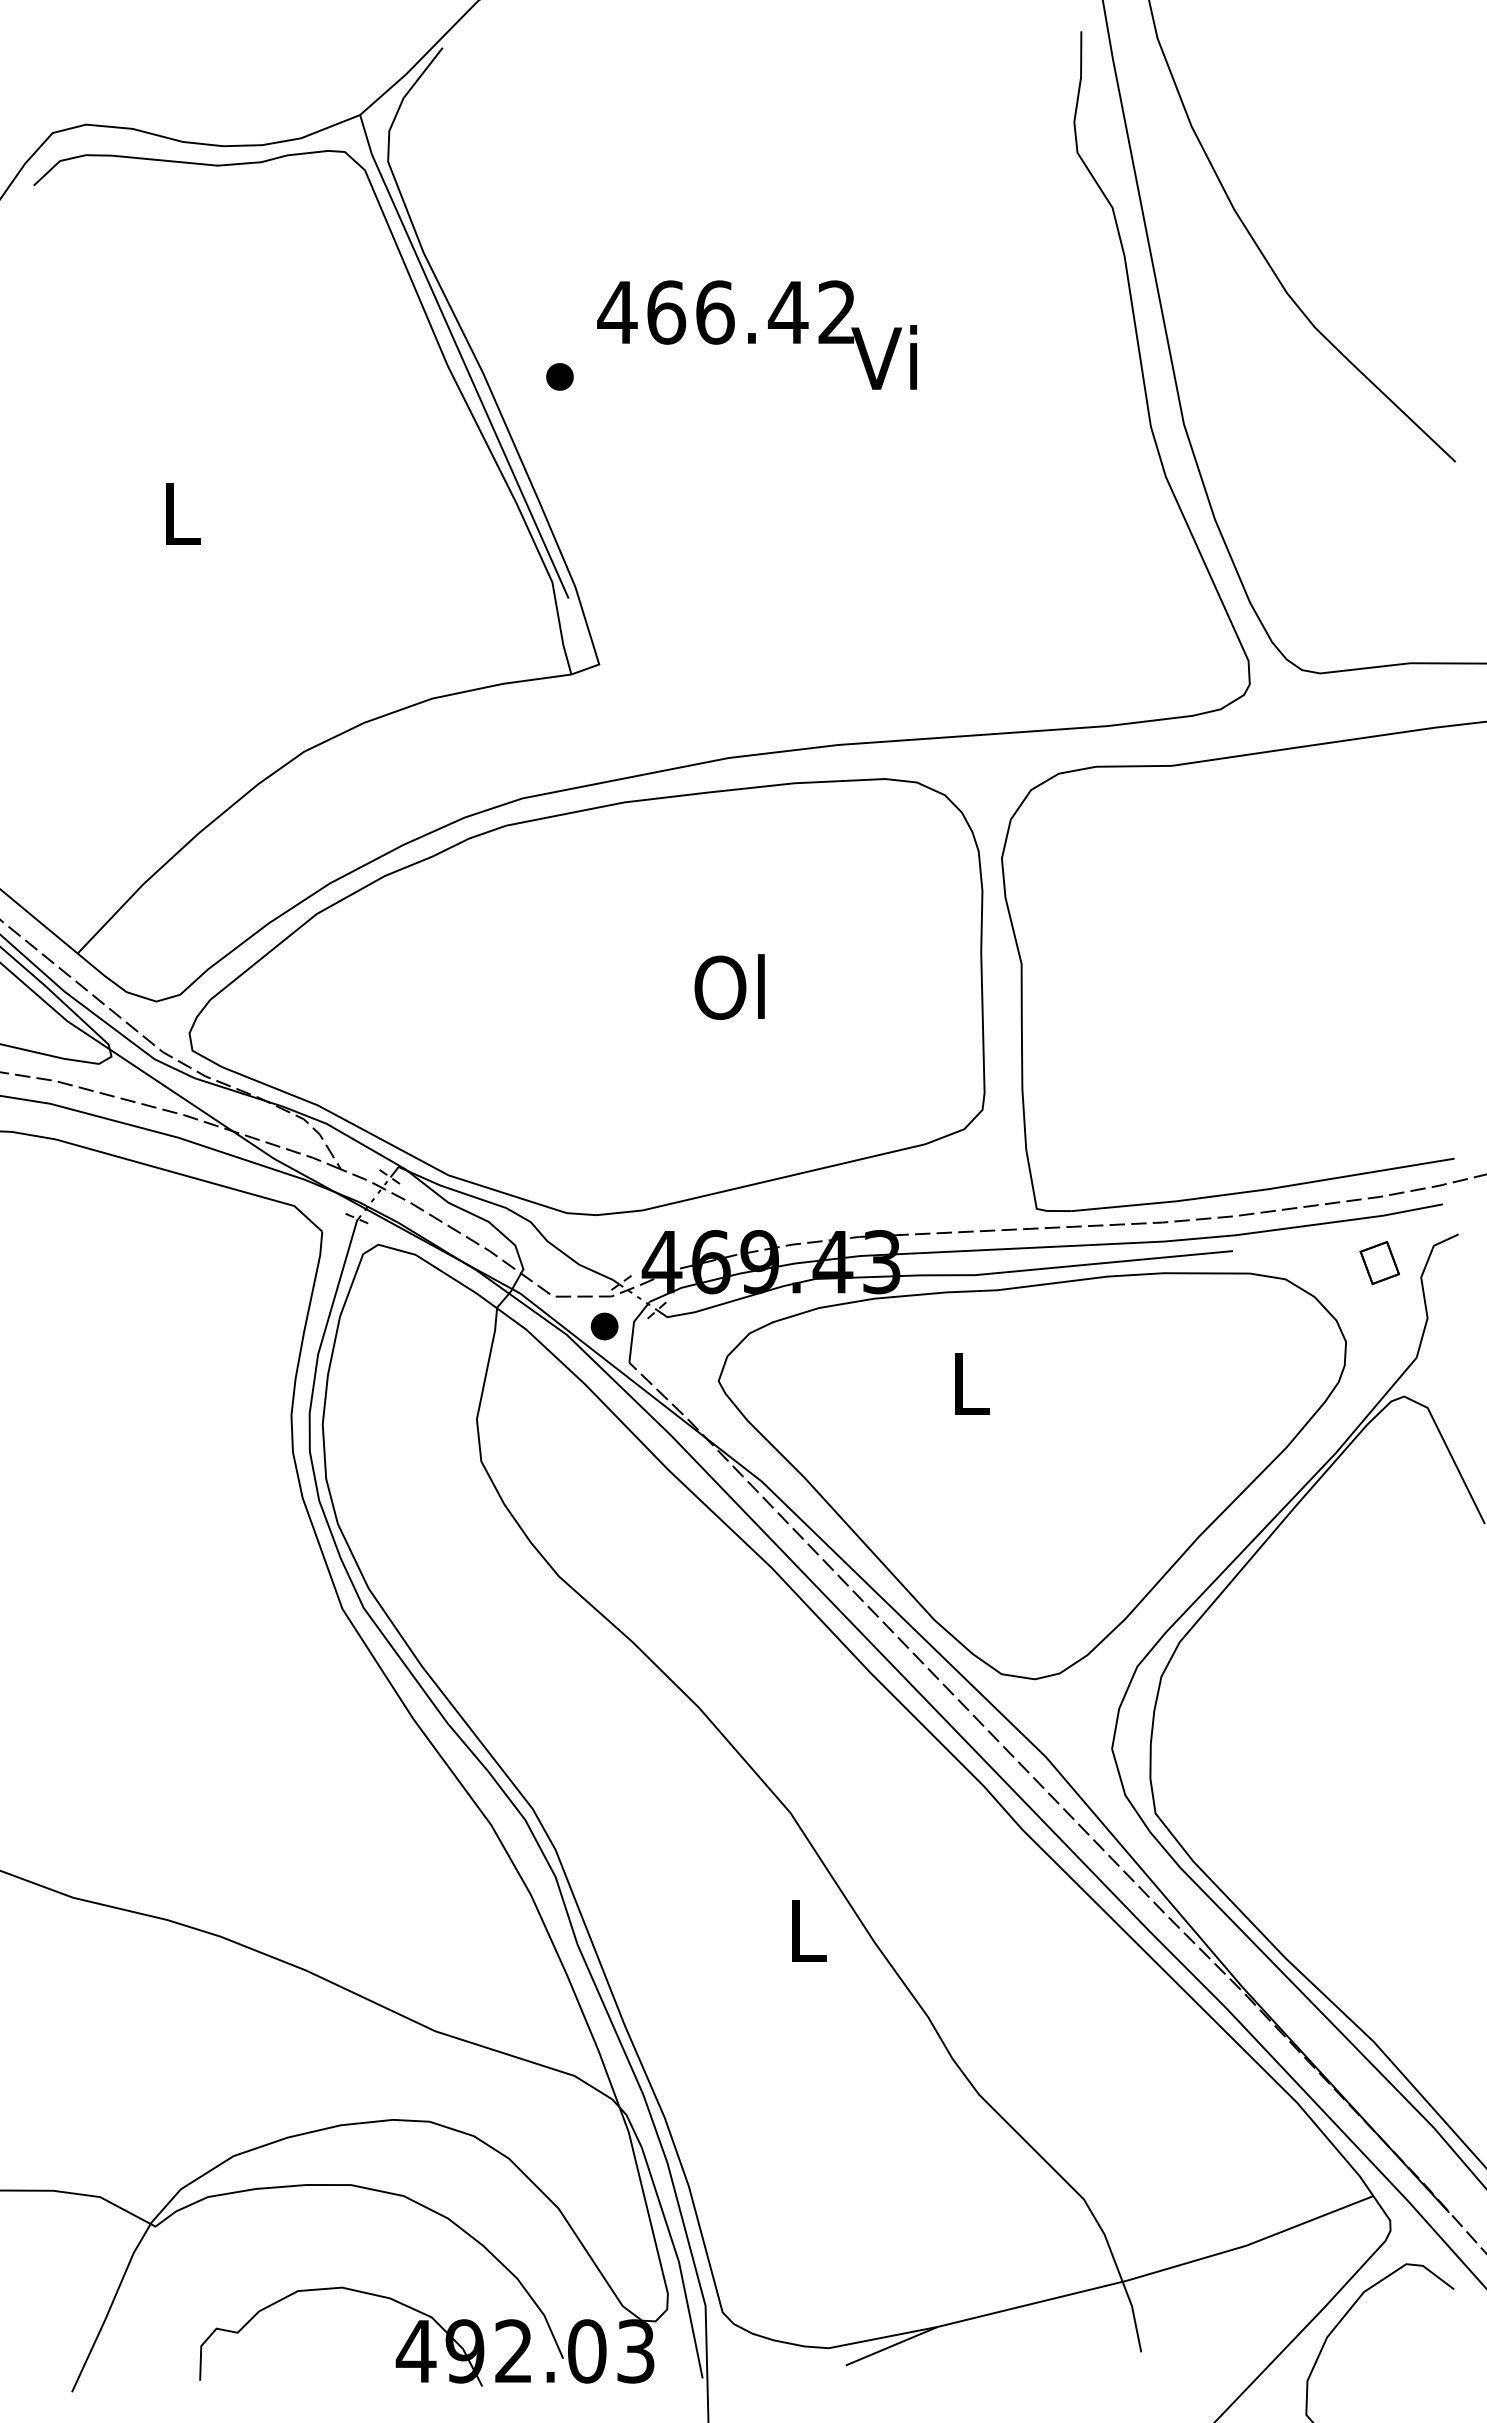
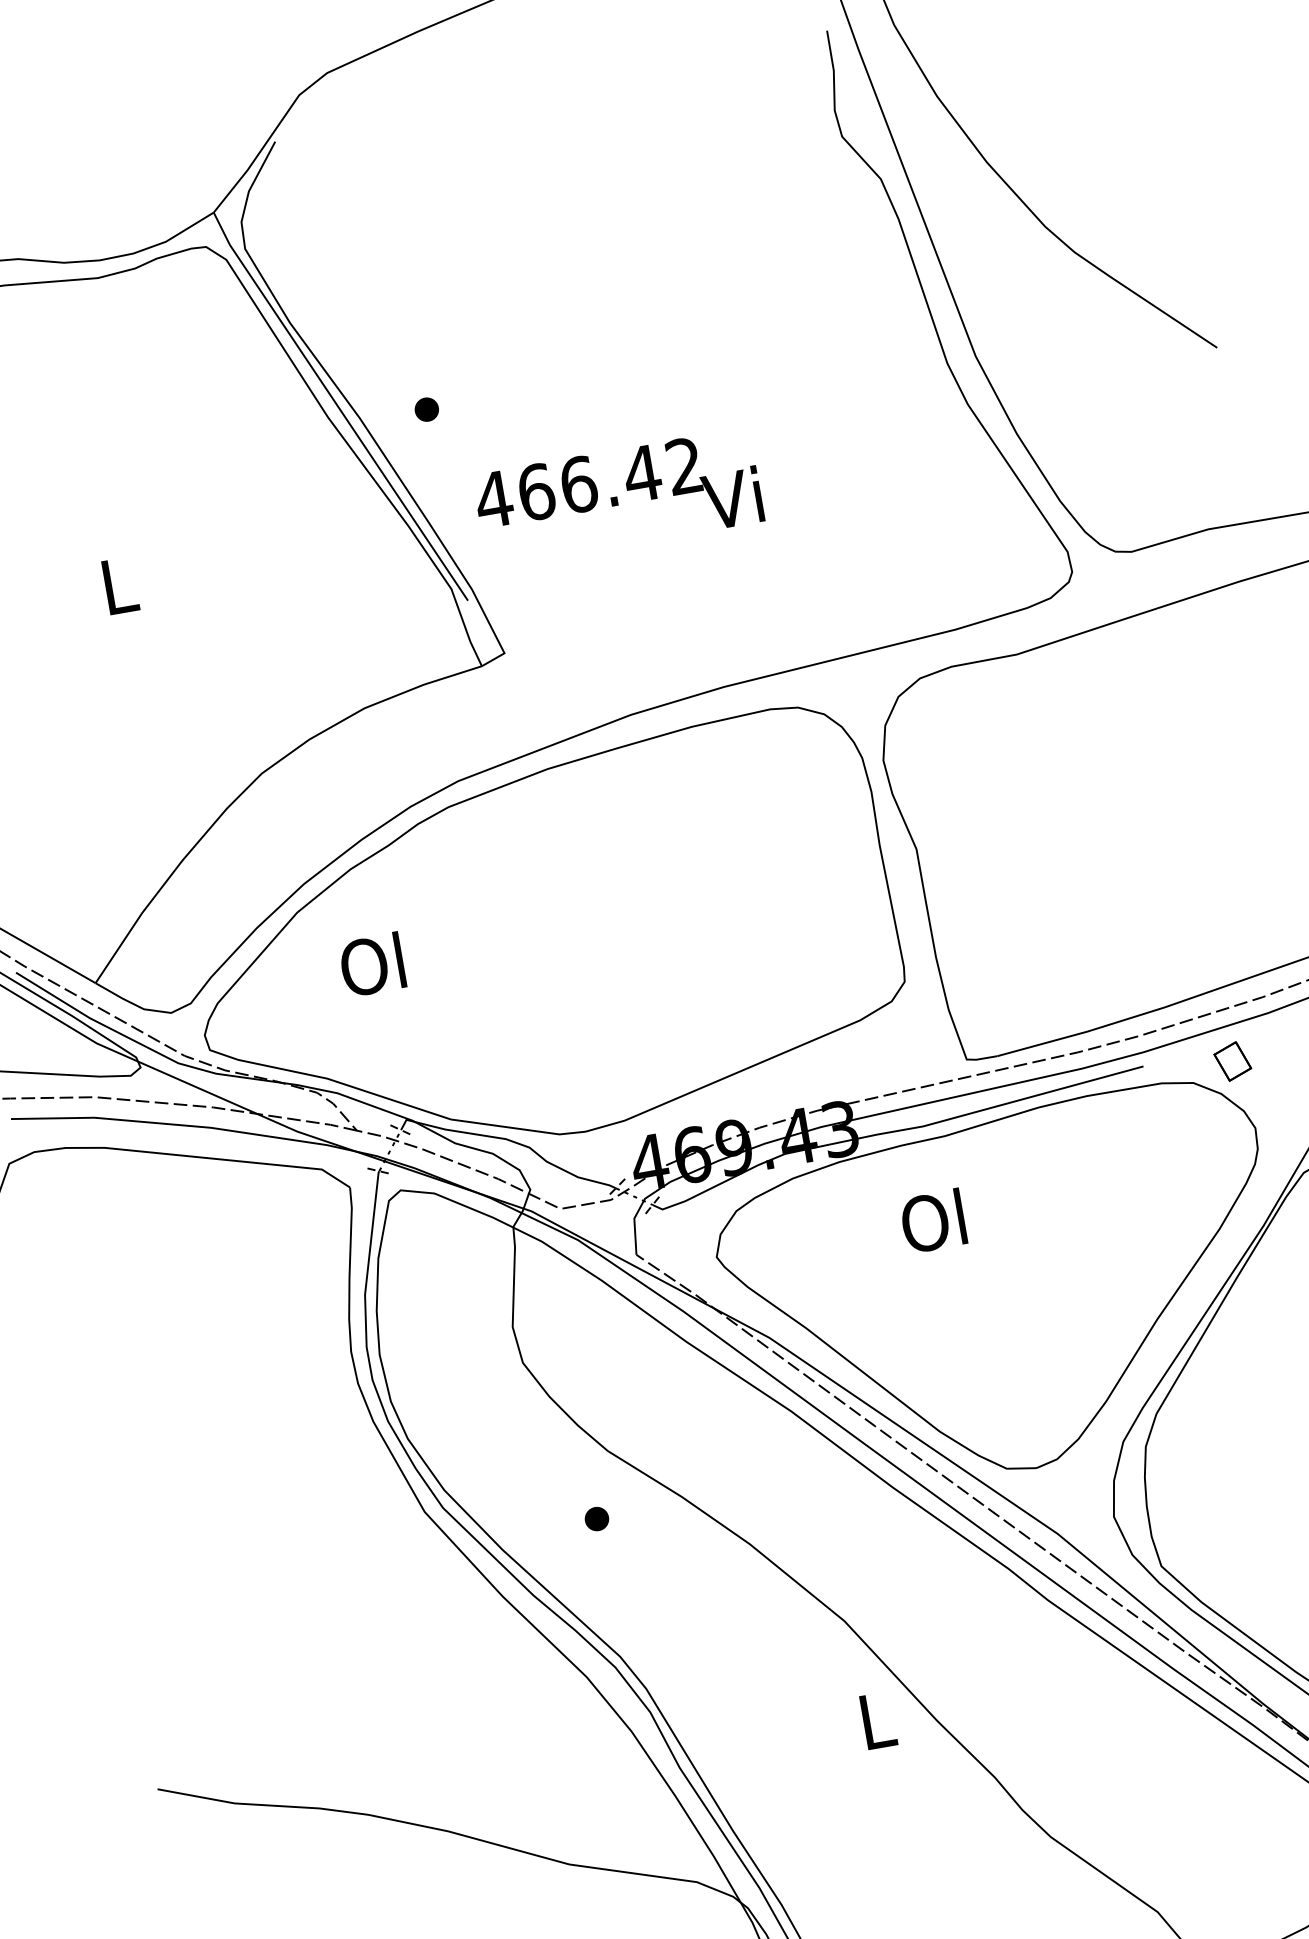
text: (756, 334) -> (618, 497), moved
text: (729, 986) -> (372, 964), moved
part: (1379, 1262) -> (1232, 1061), moved
part: (604, 1326) -> (596, 1519), moved
text: (967, 1383) -> (933, 1221), L -> Ol

